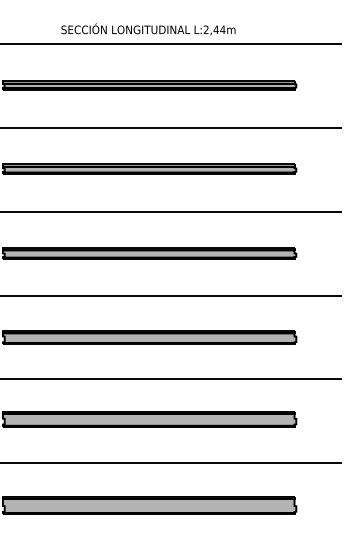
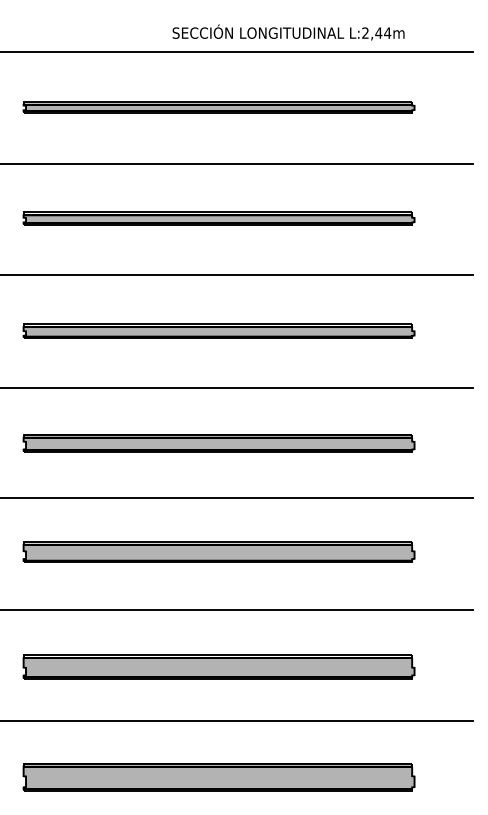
text: (148, 29) -> (288, 32), moved

